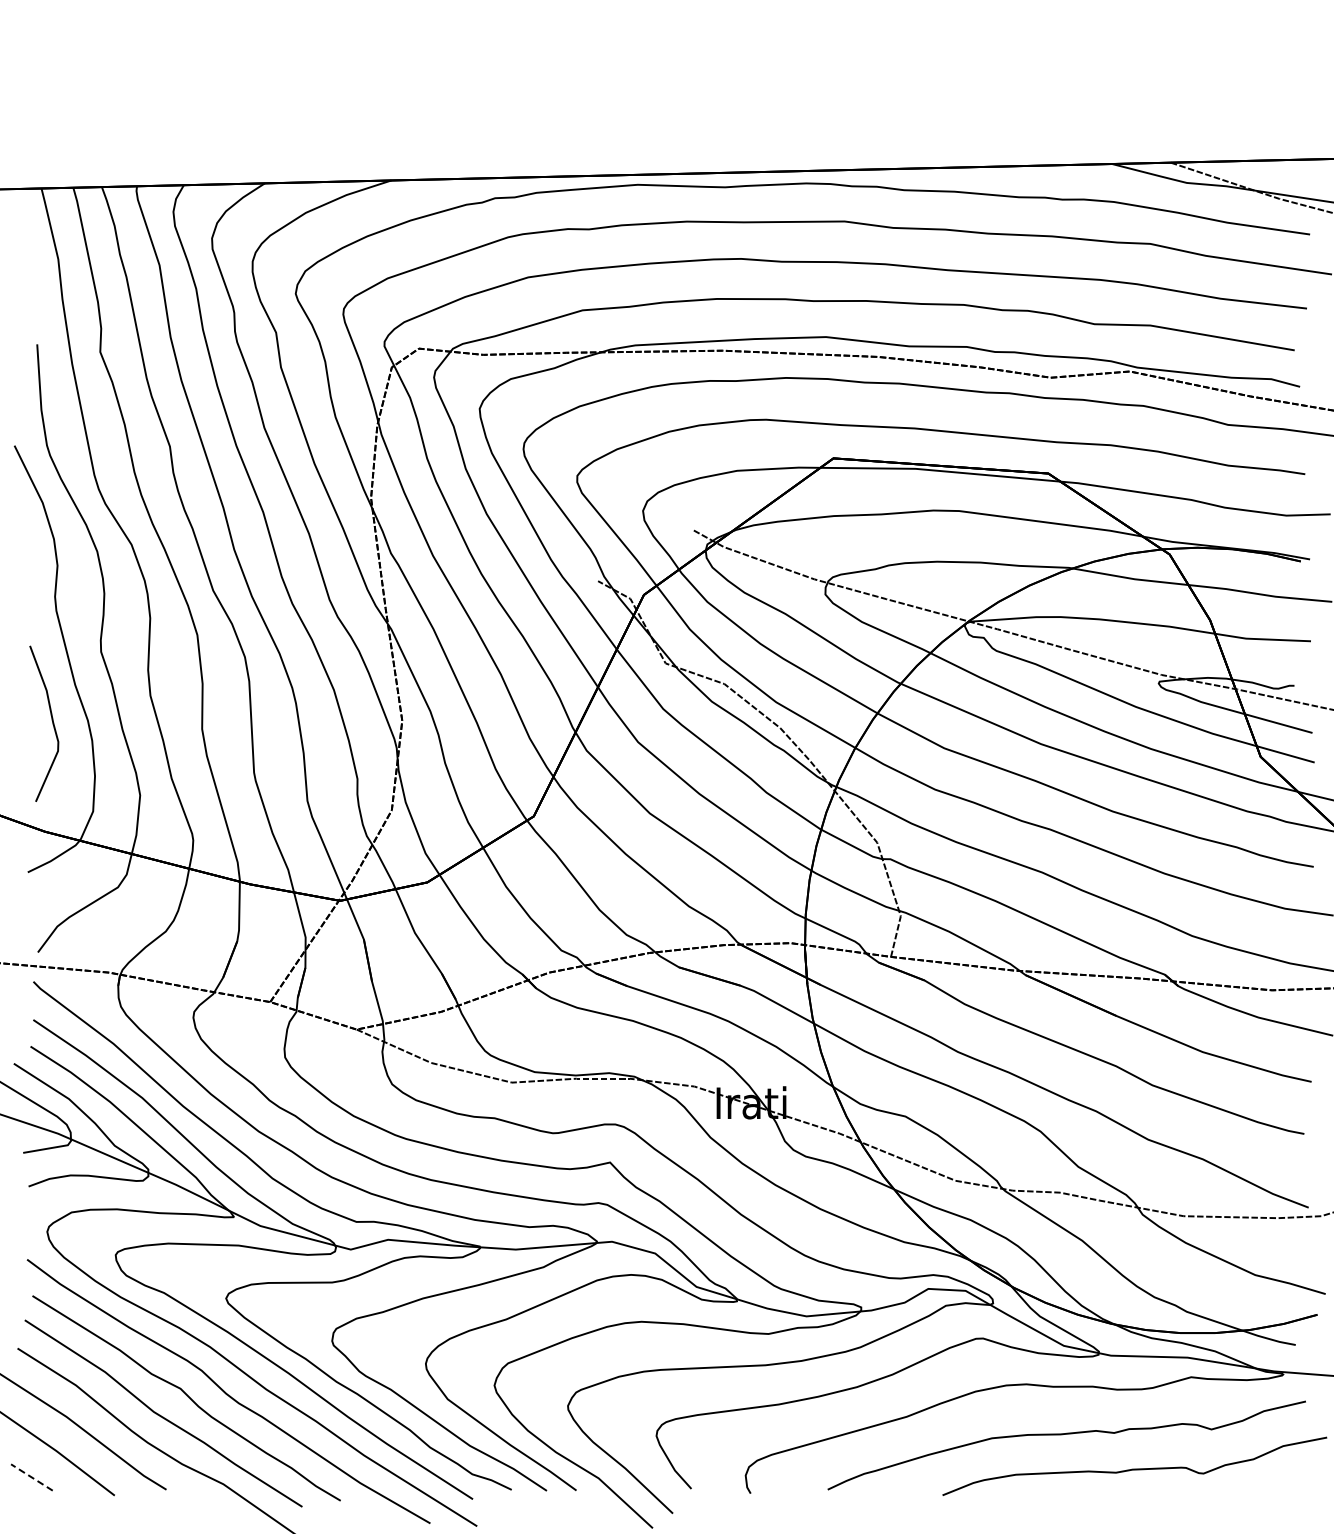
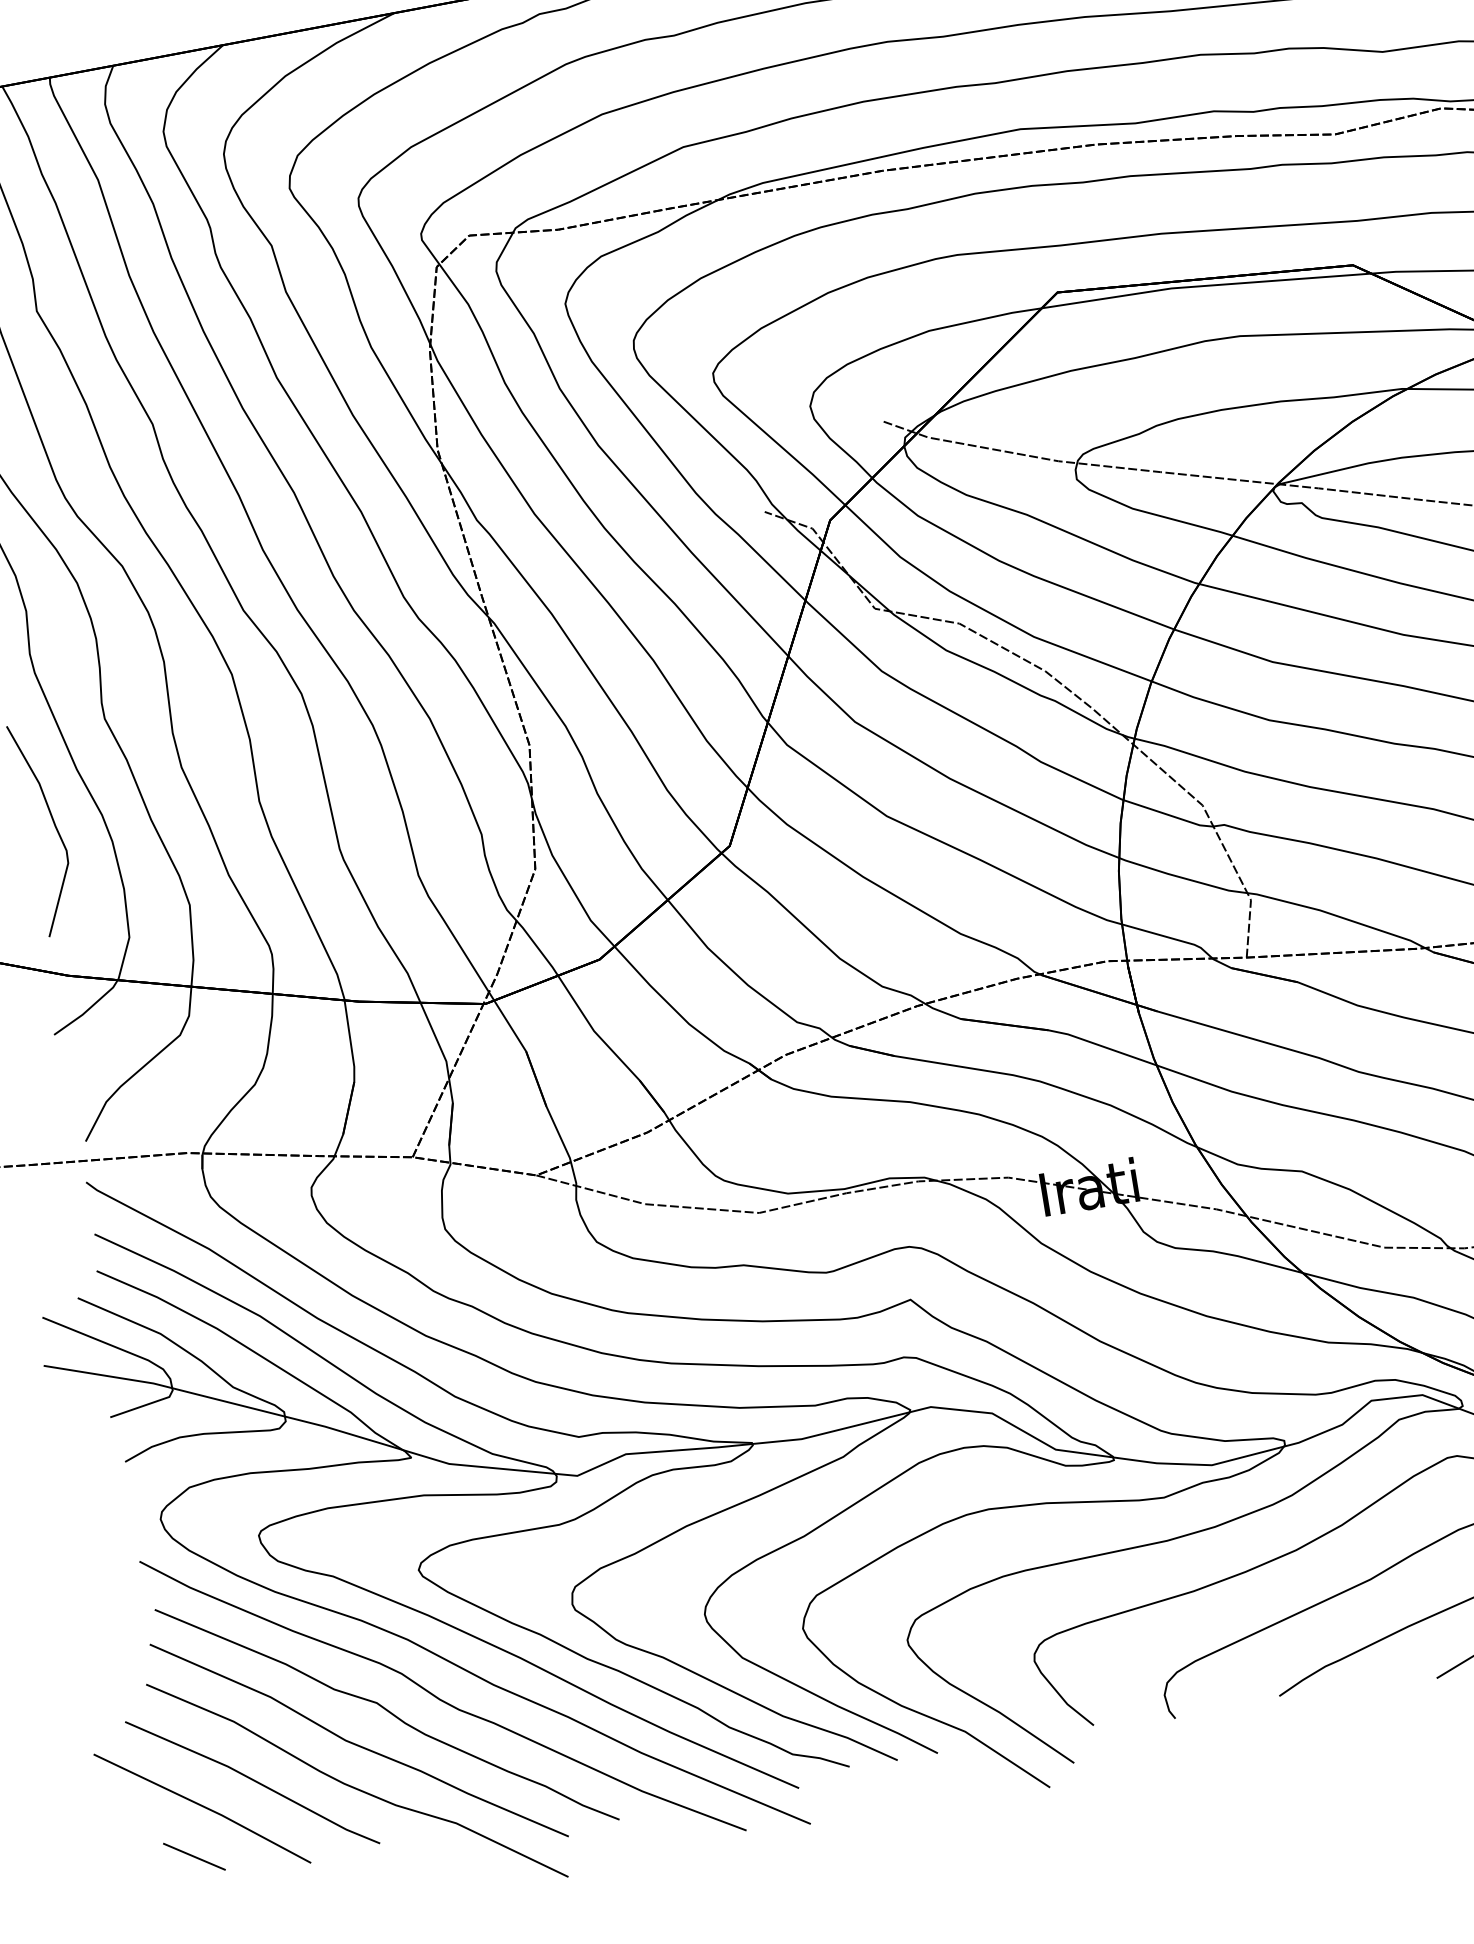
line: (31, 1477) -> (193, 1856), dashed -> solid

